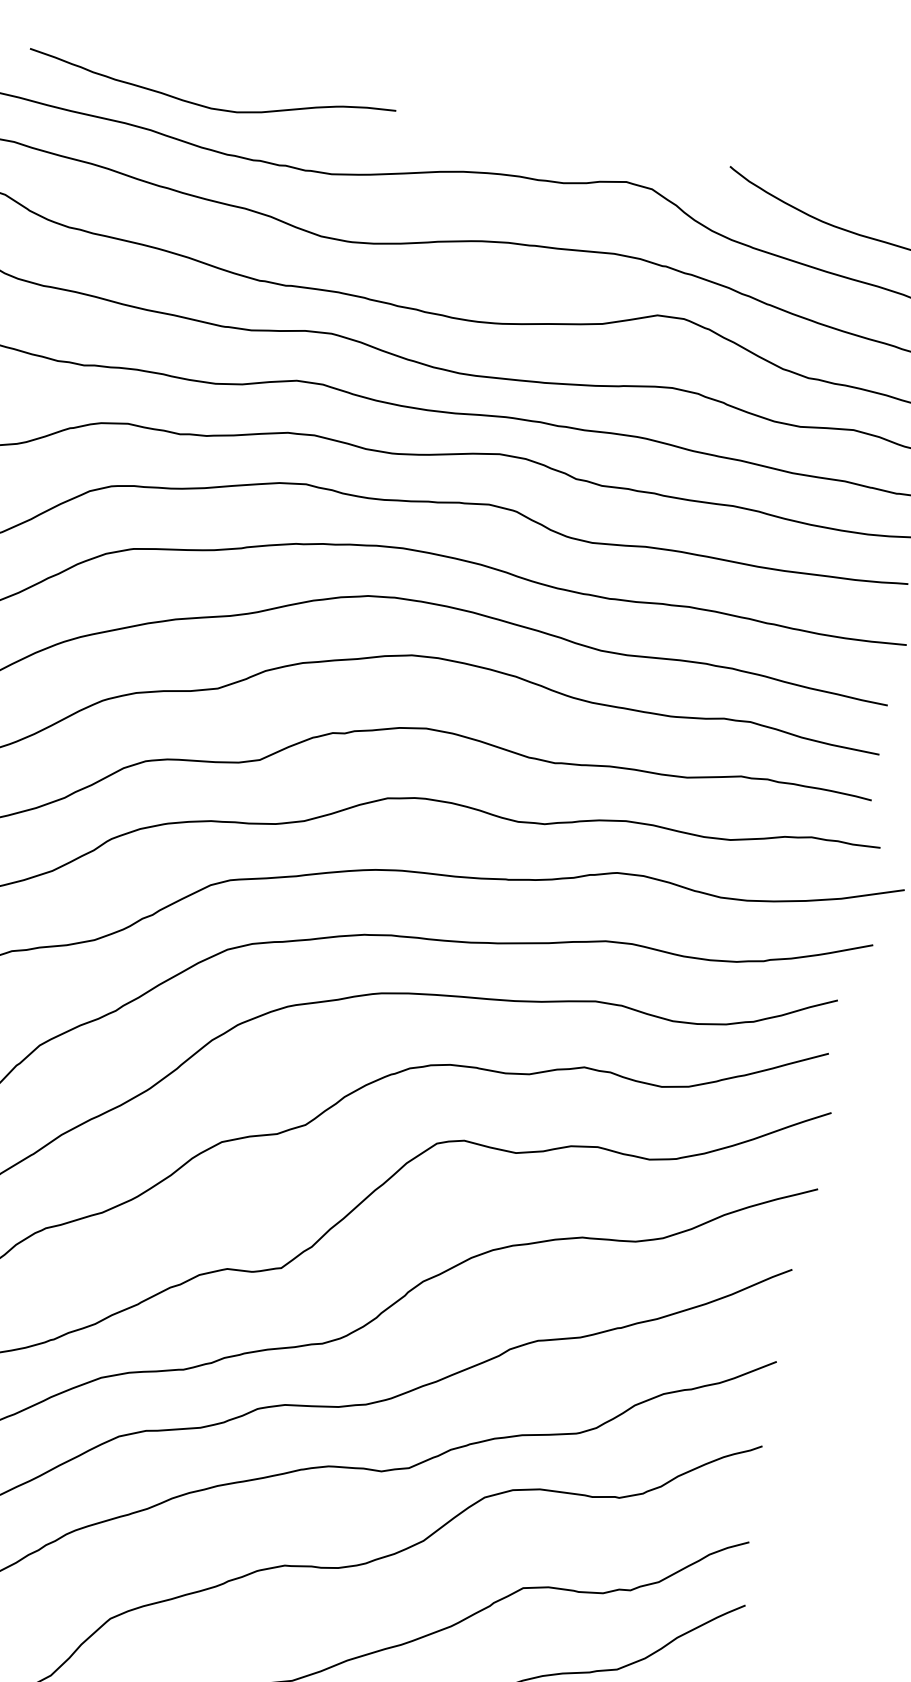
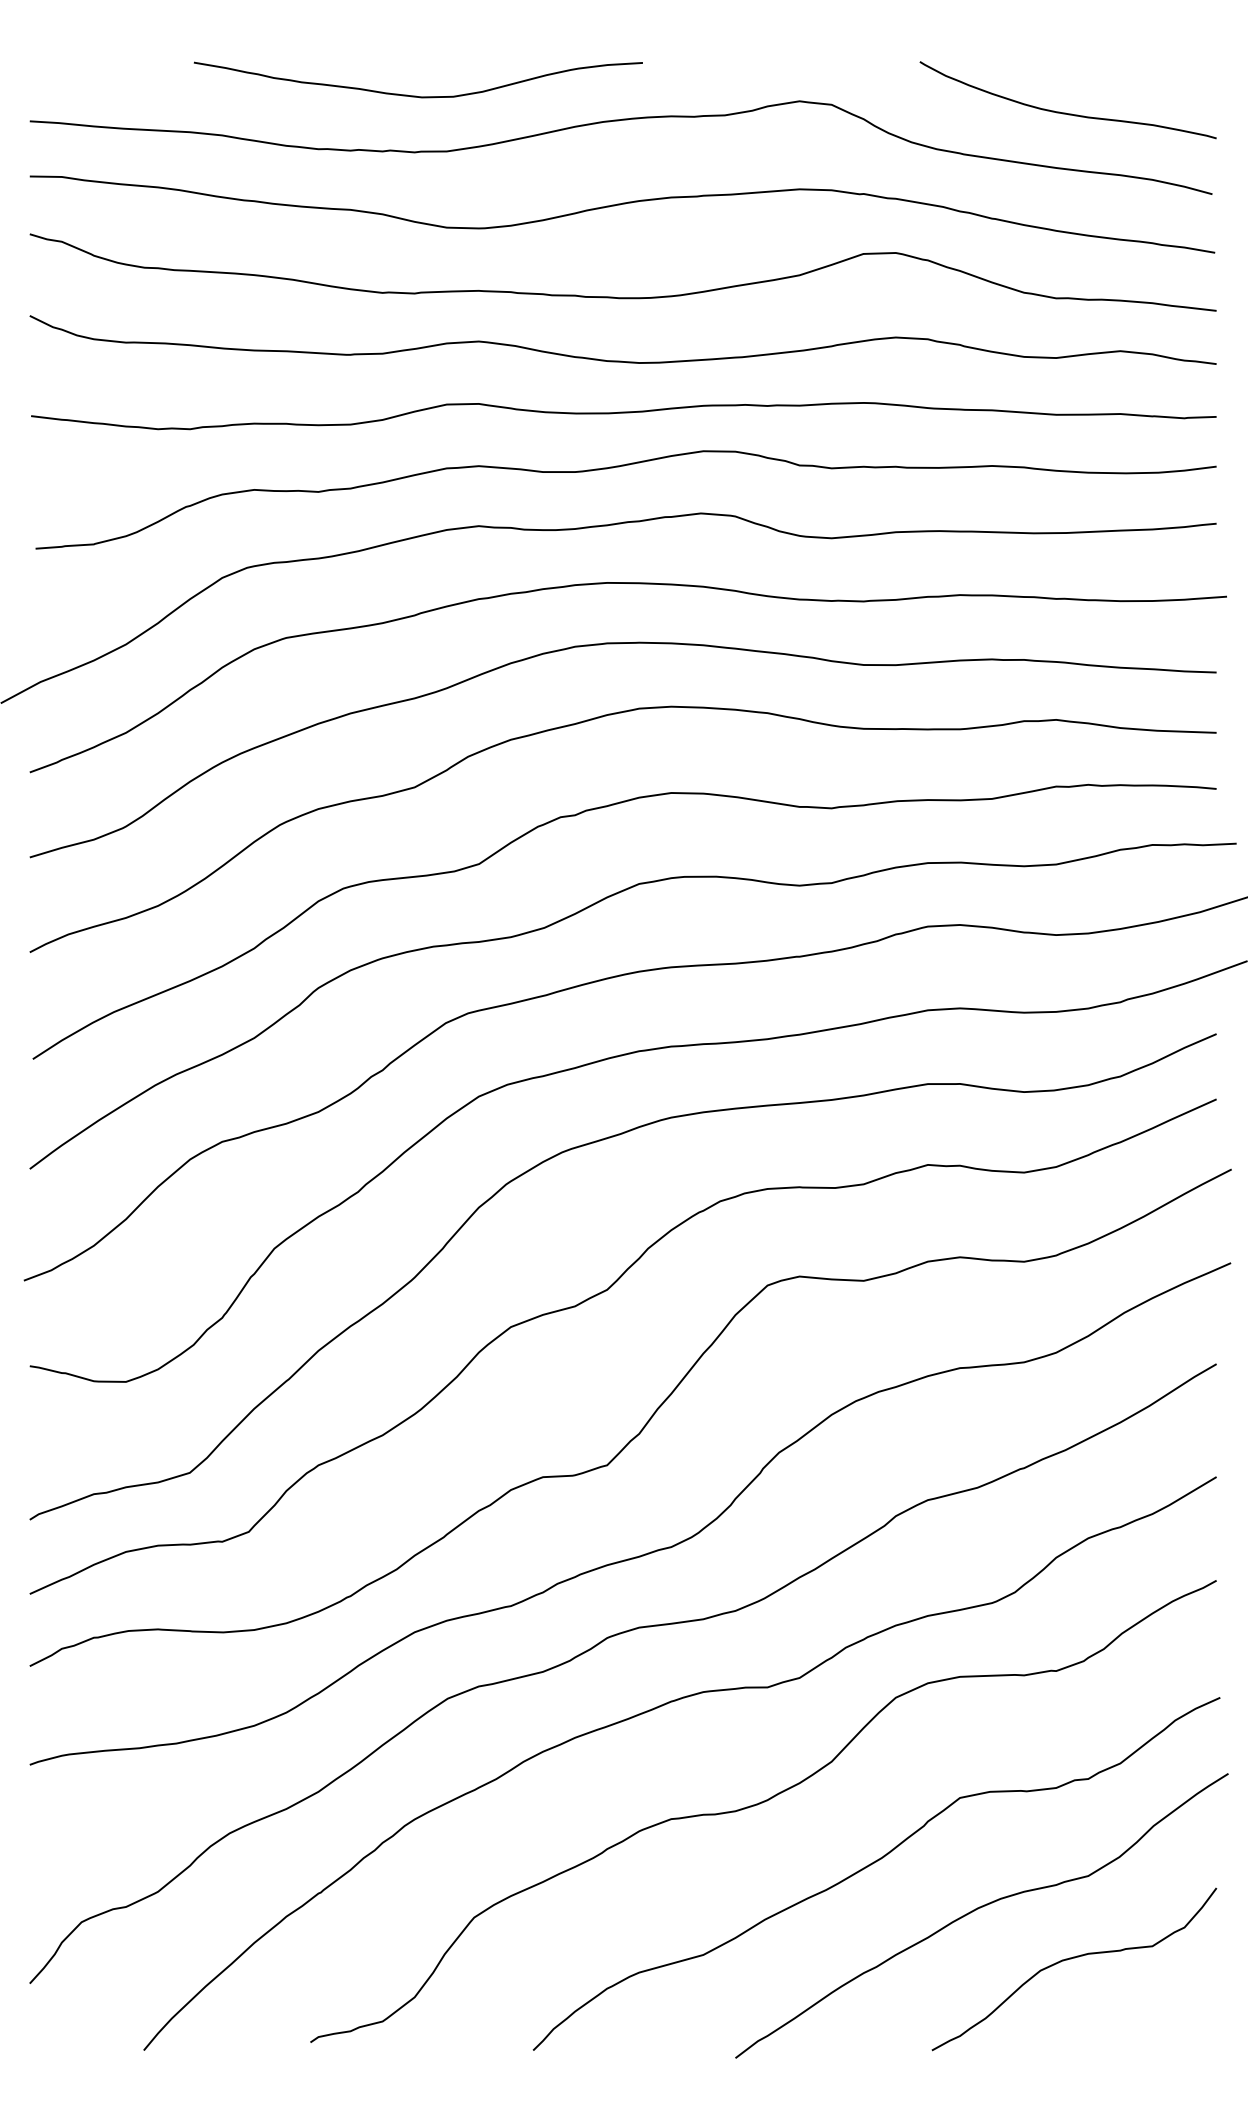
curve: (207, 106) -> (416, 95), moved

